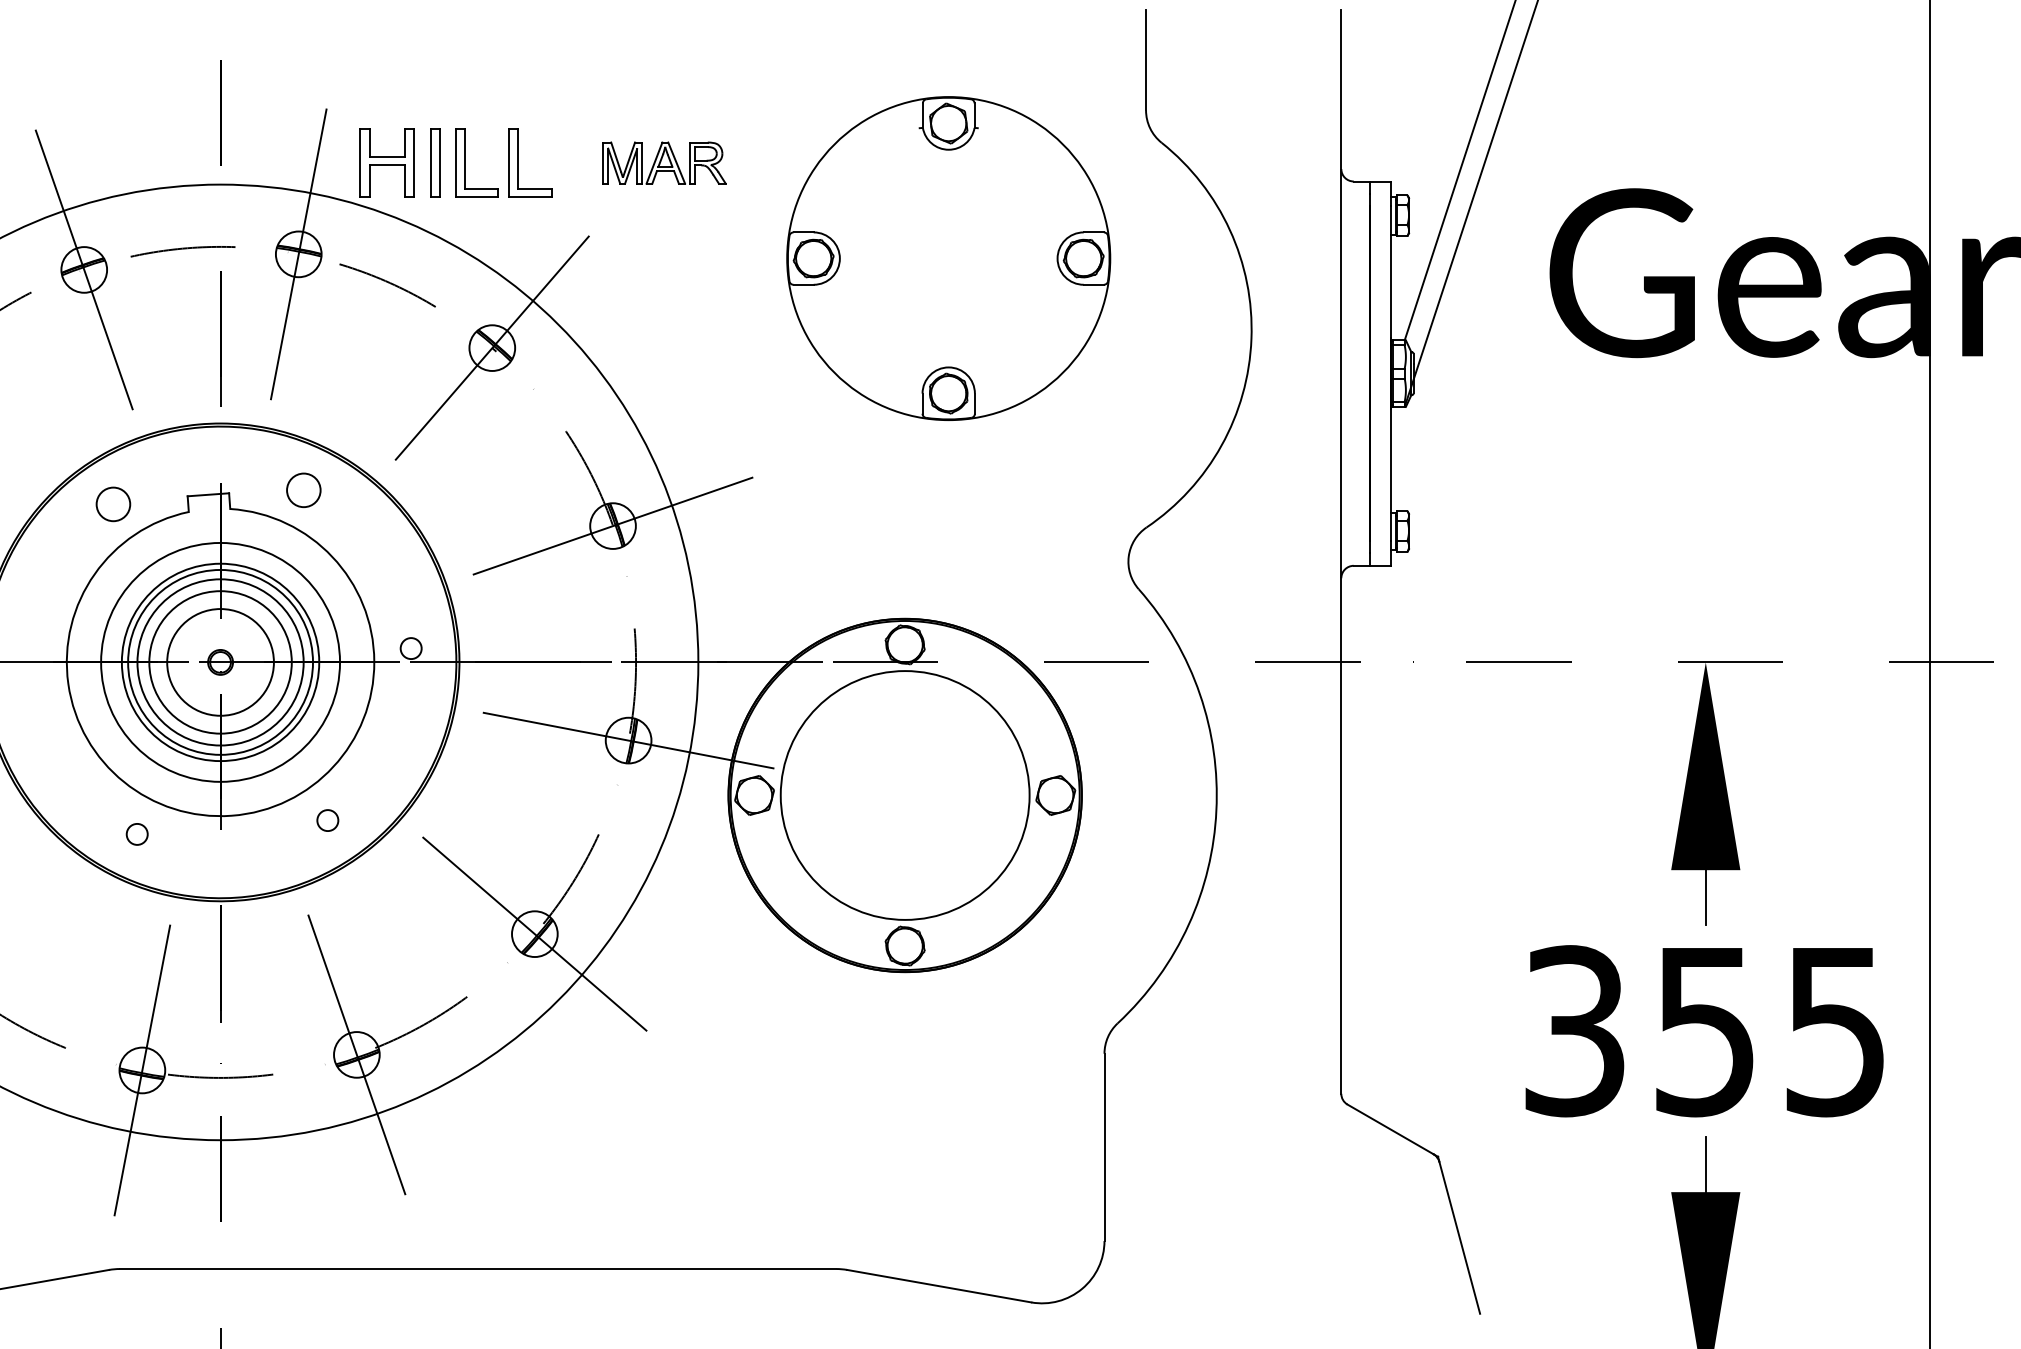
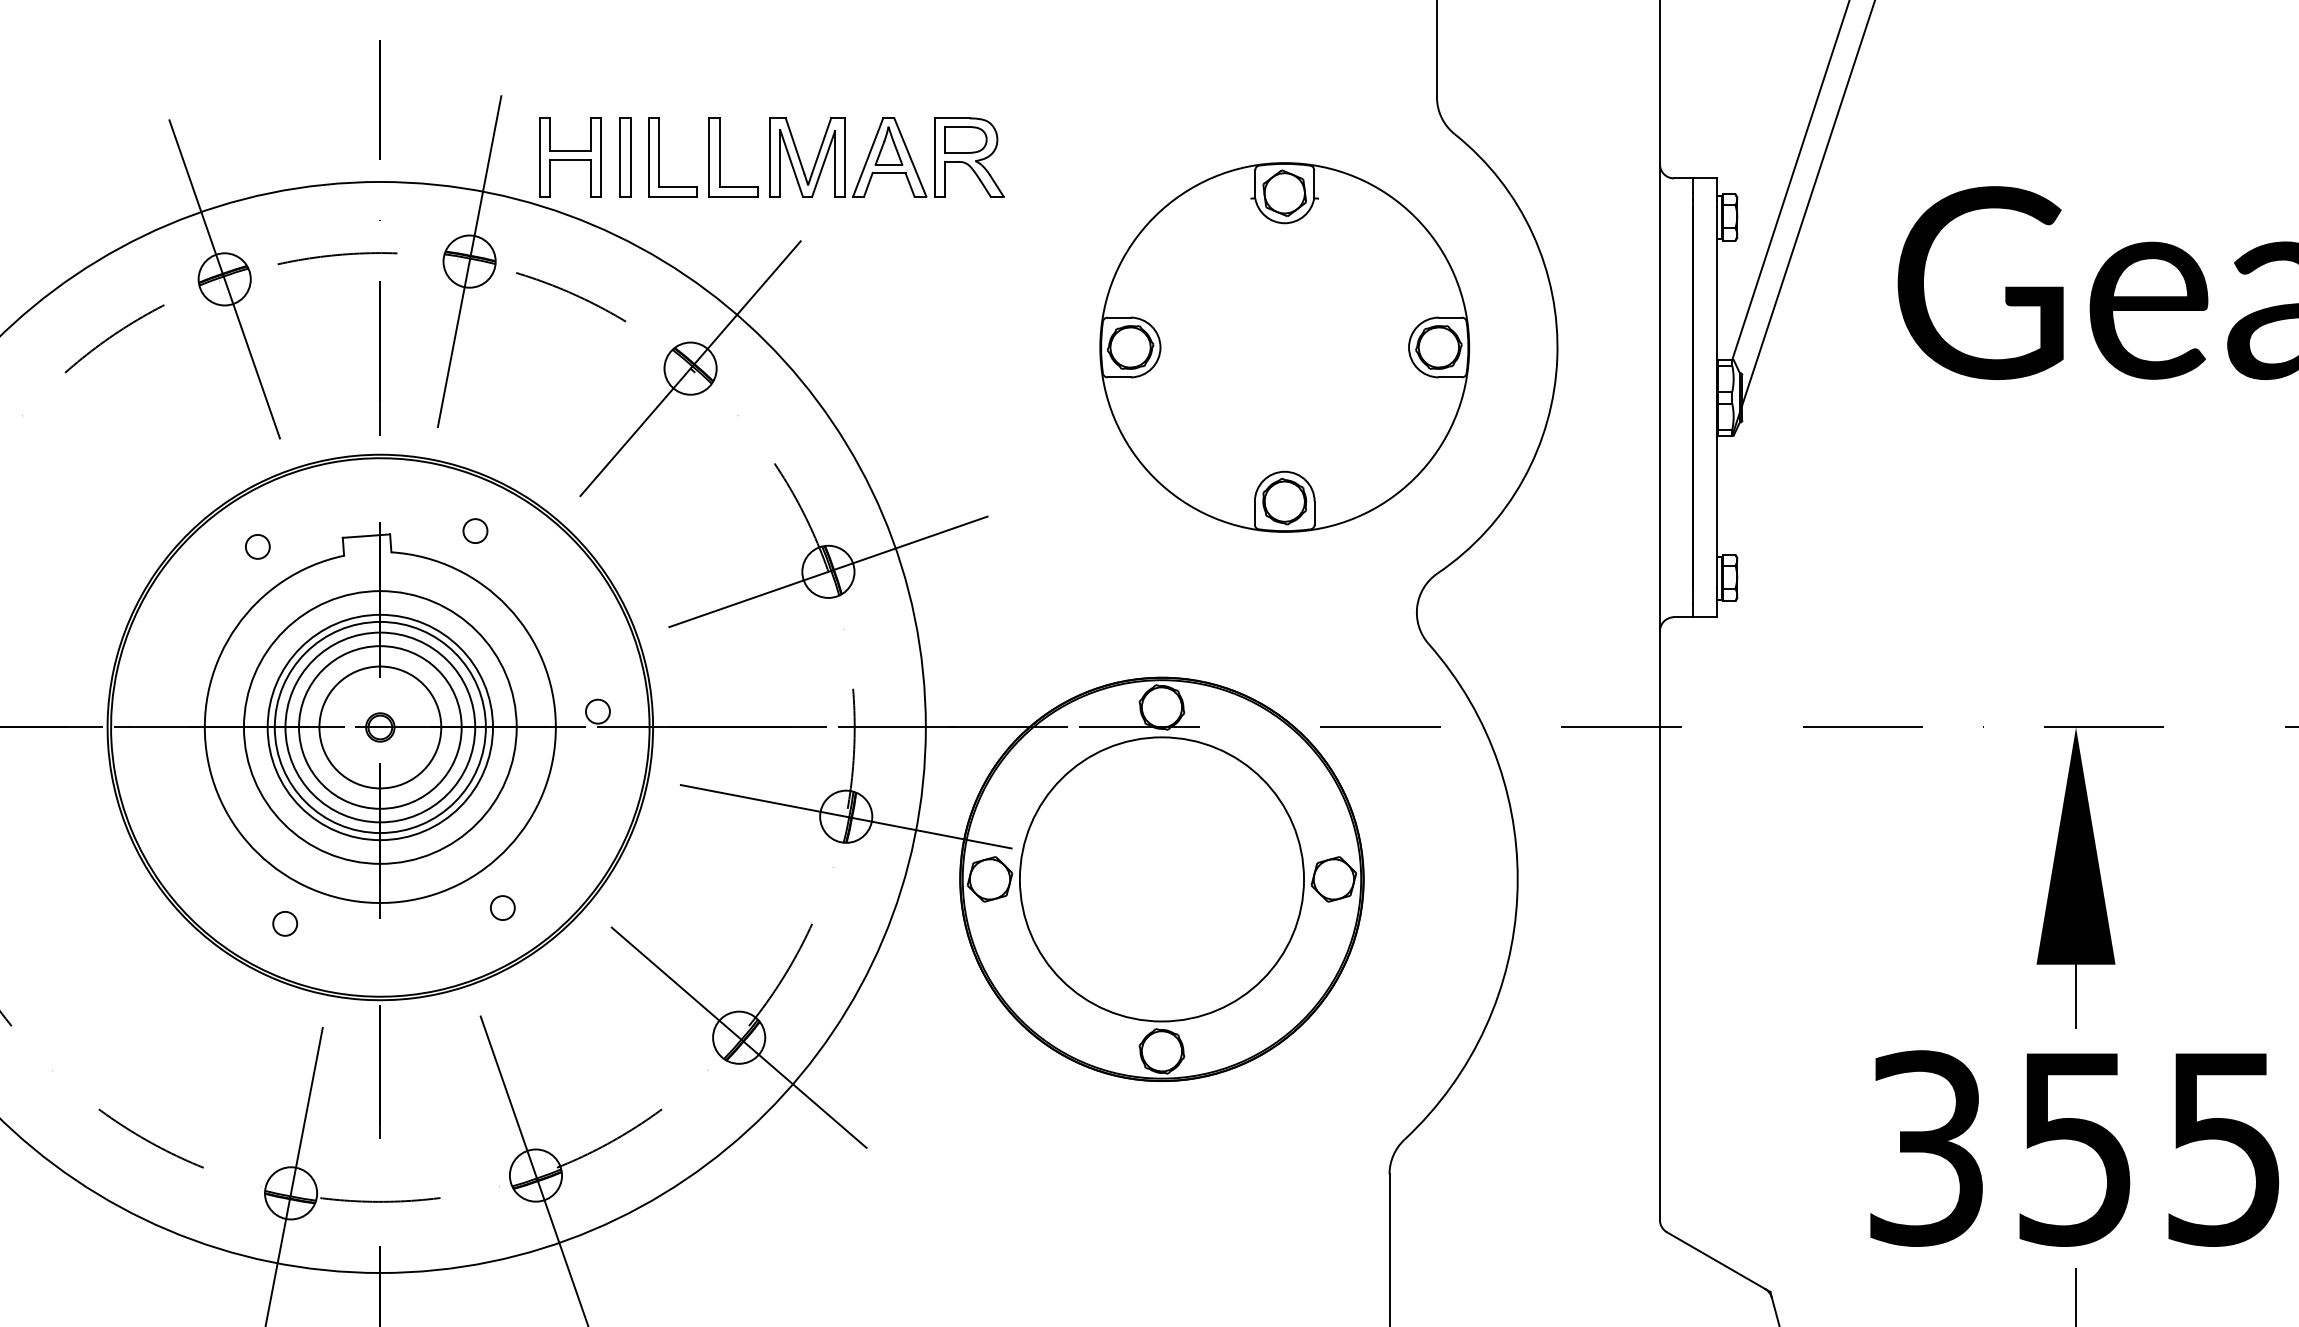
part: (664, 162) -> (887, 156), size x1.67
part: (948, 258) -> (1284, 347), moved
circle: (303, 490) -> (475, 531), size x0.62
circle: (112, 503) -> (256, 546), size x0.62

